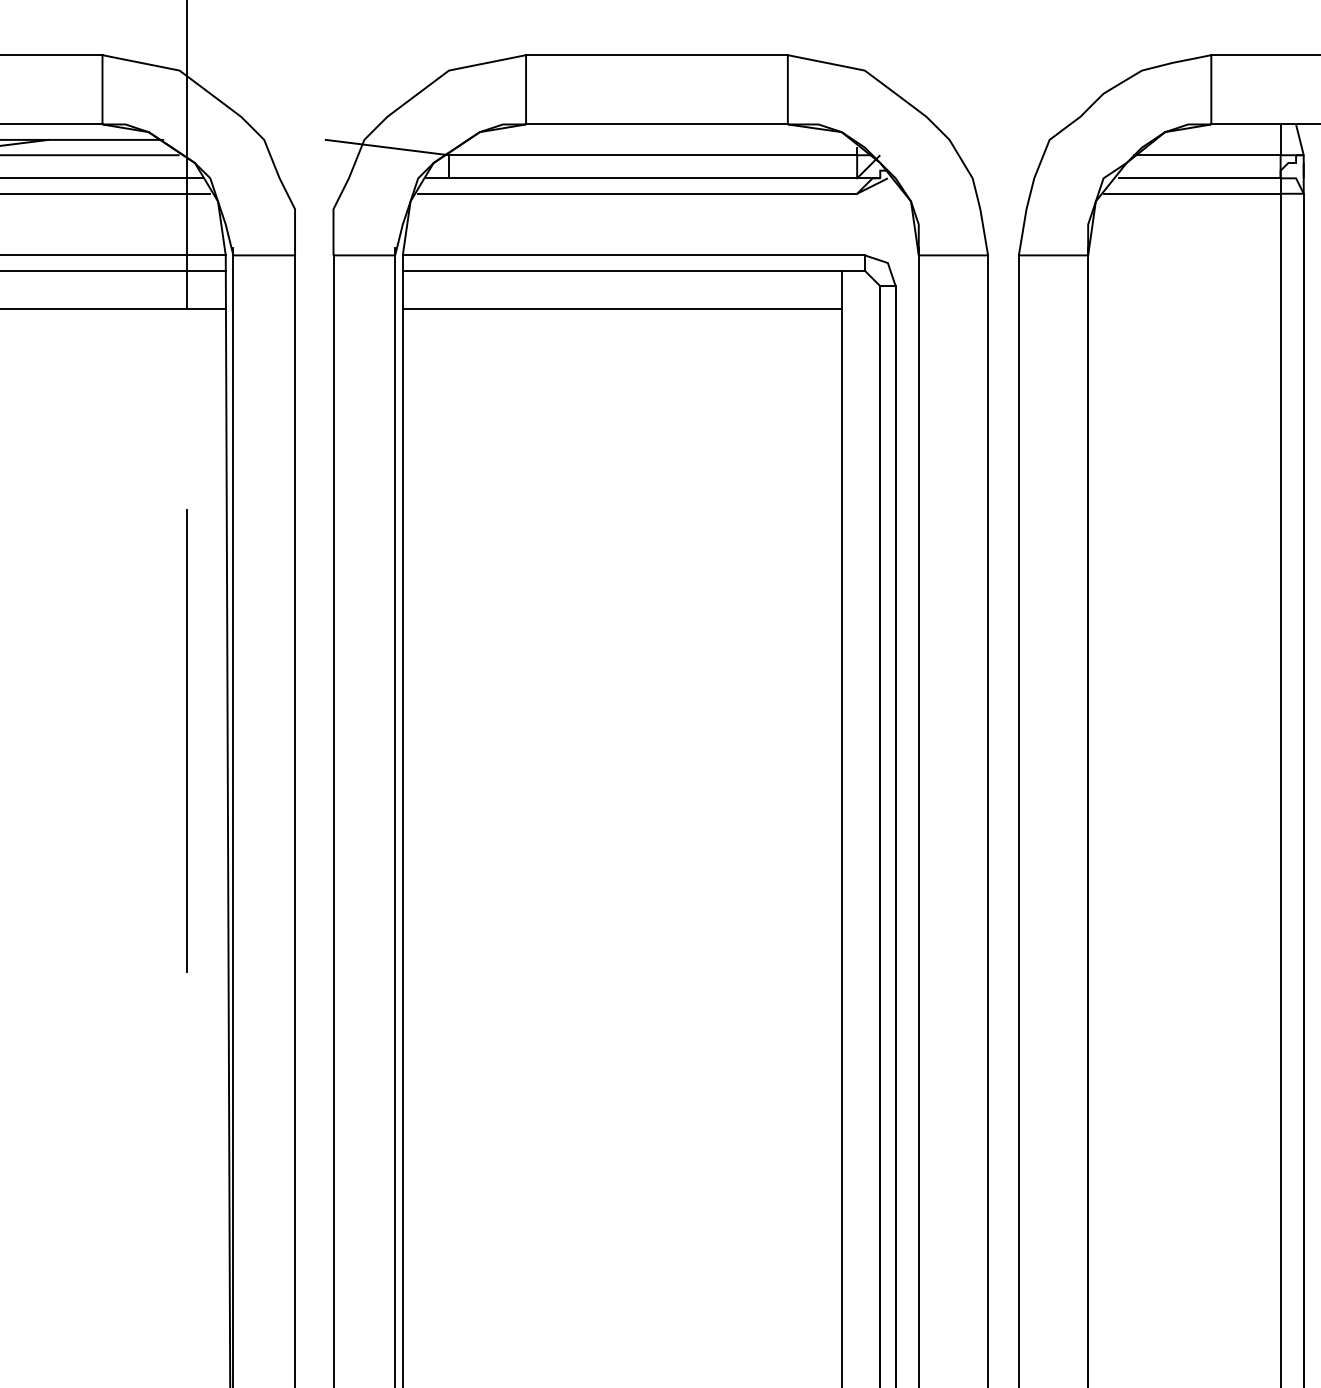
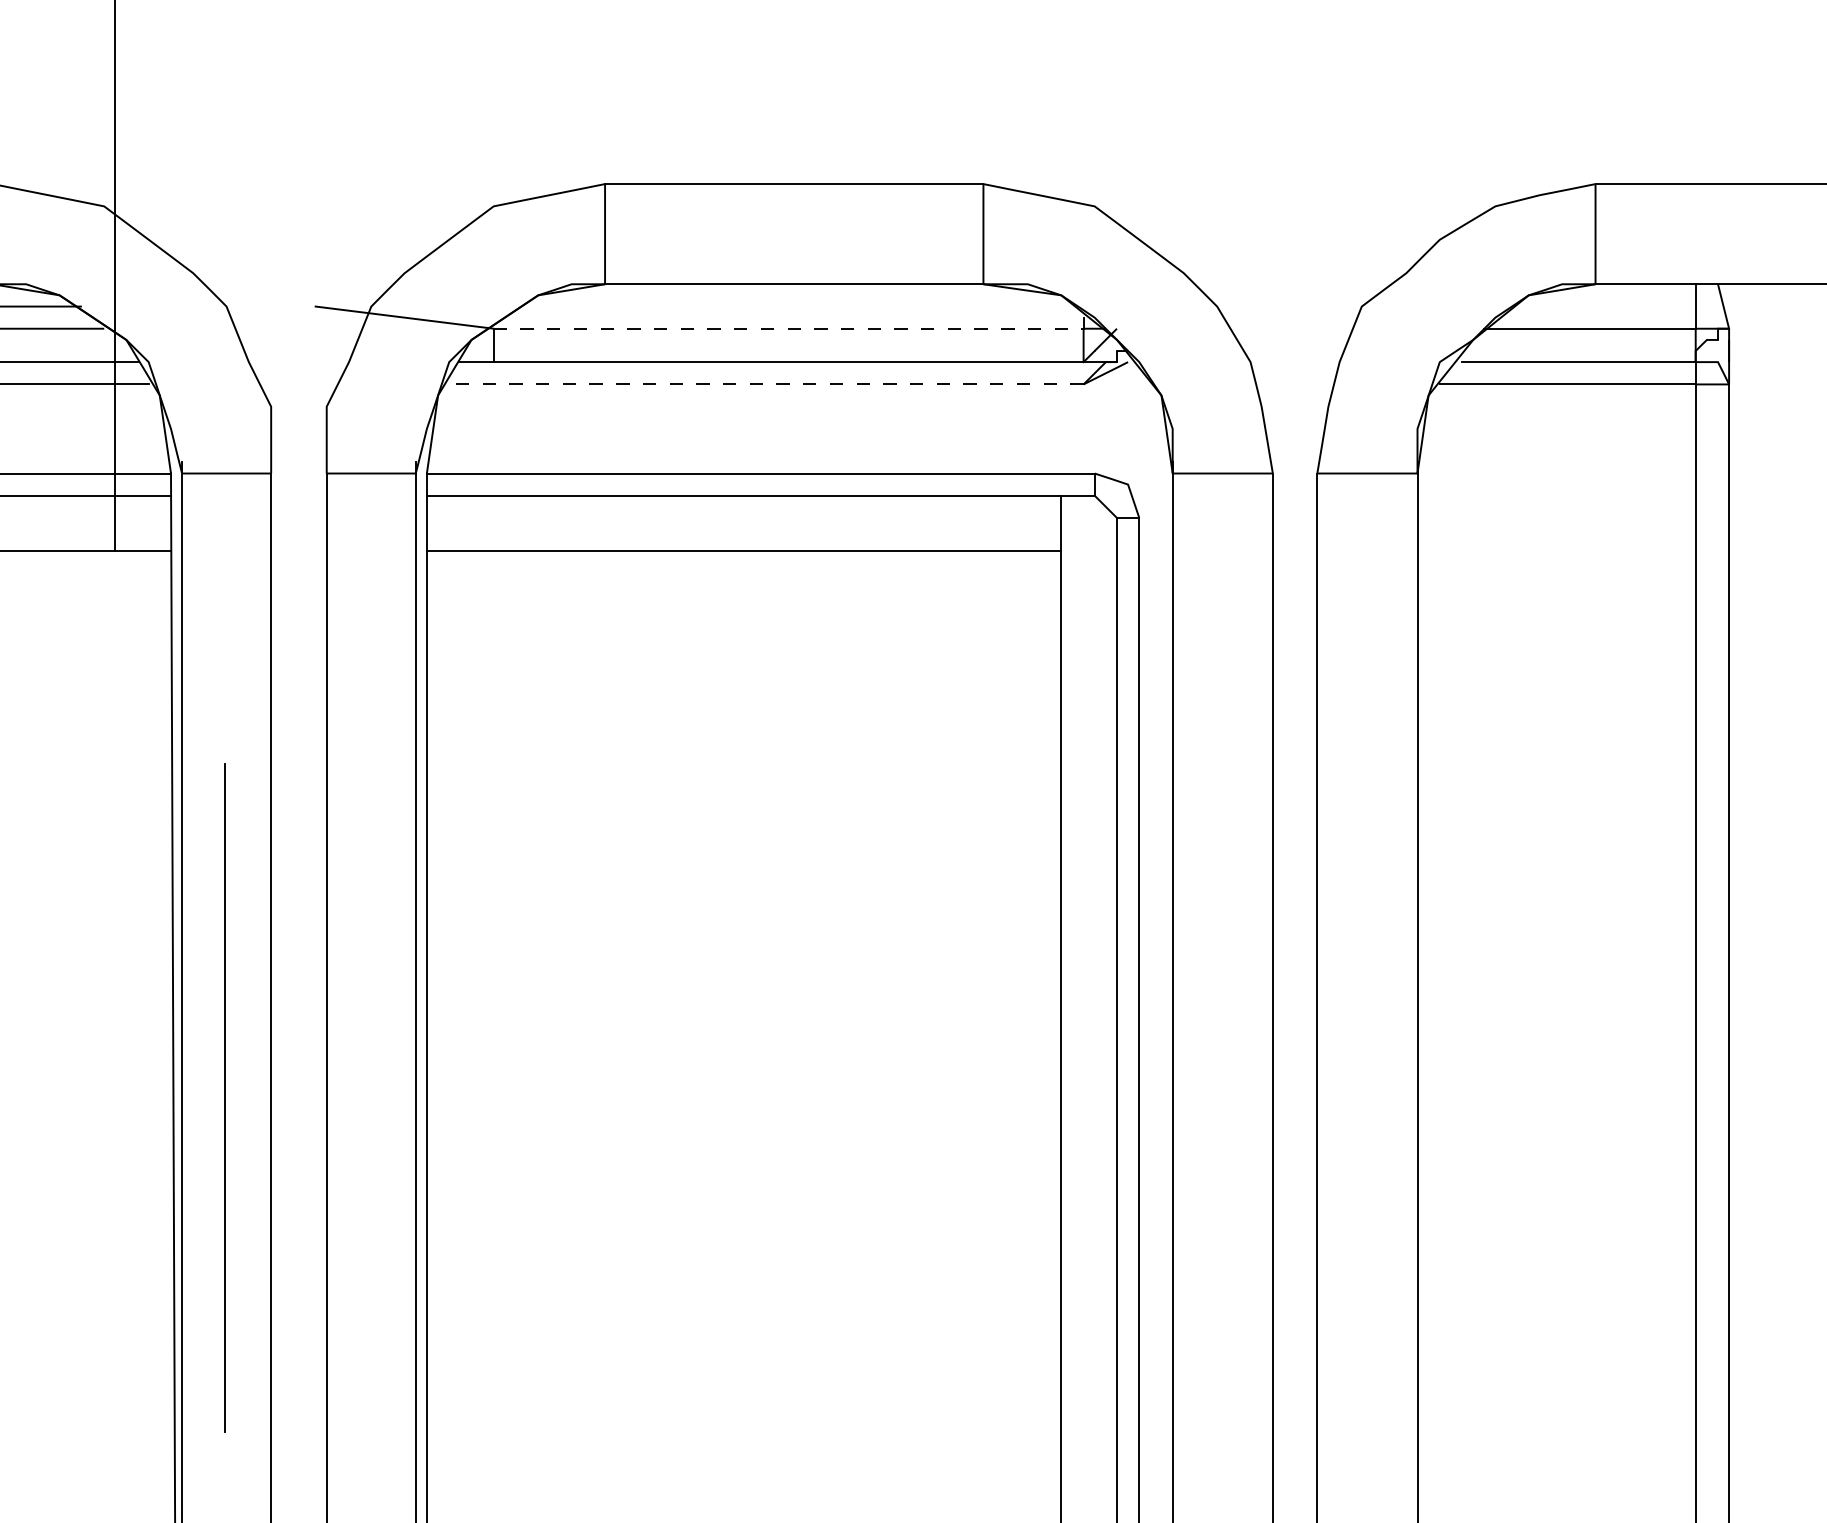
line: (653, 155) -> (789, 329), solid -> dashed
line: (637, 193) -> (766, 384), solid -> dashed
line: (186, 740) -> (224, 1098), moved

